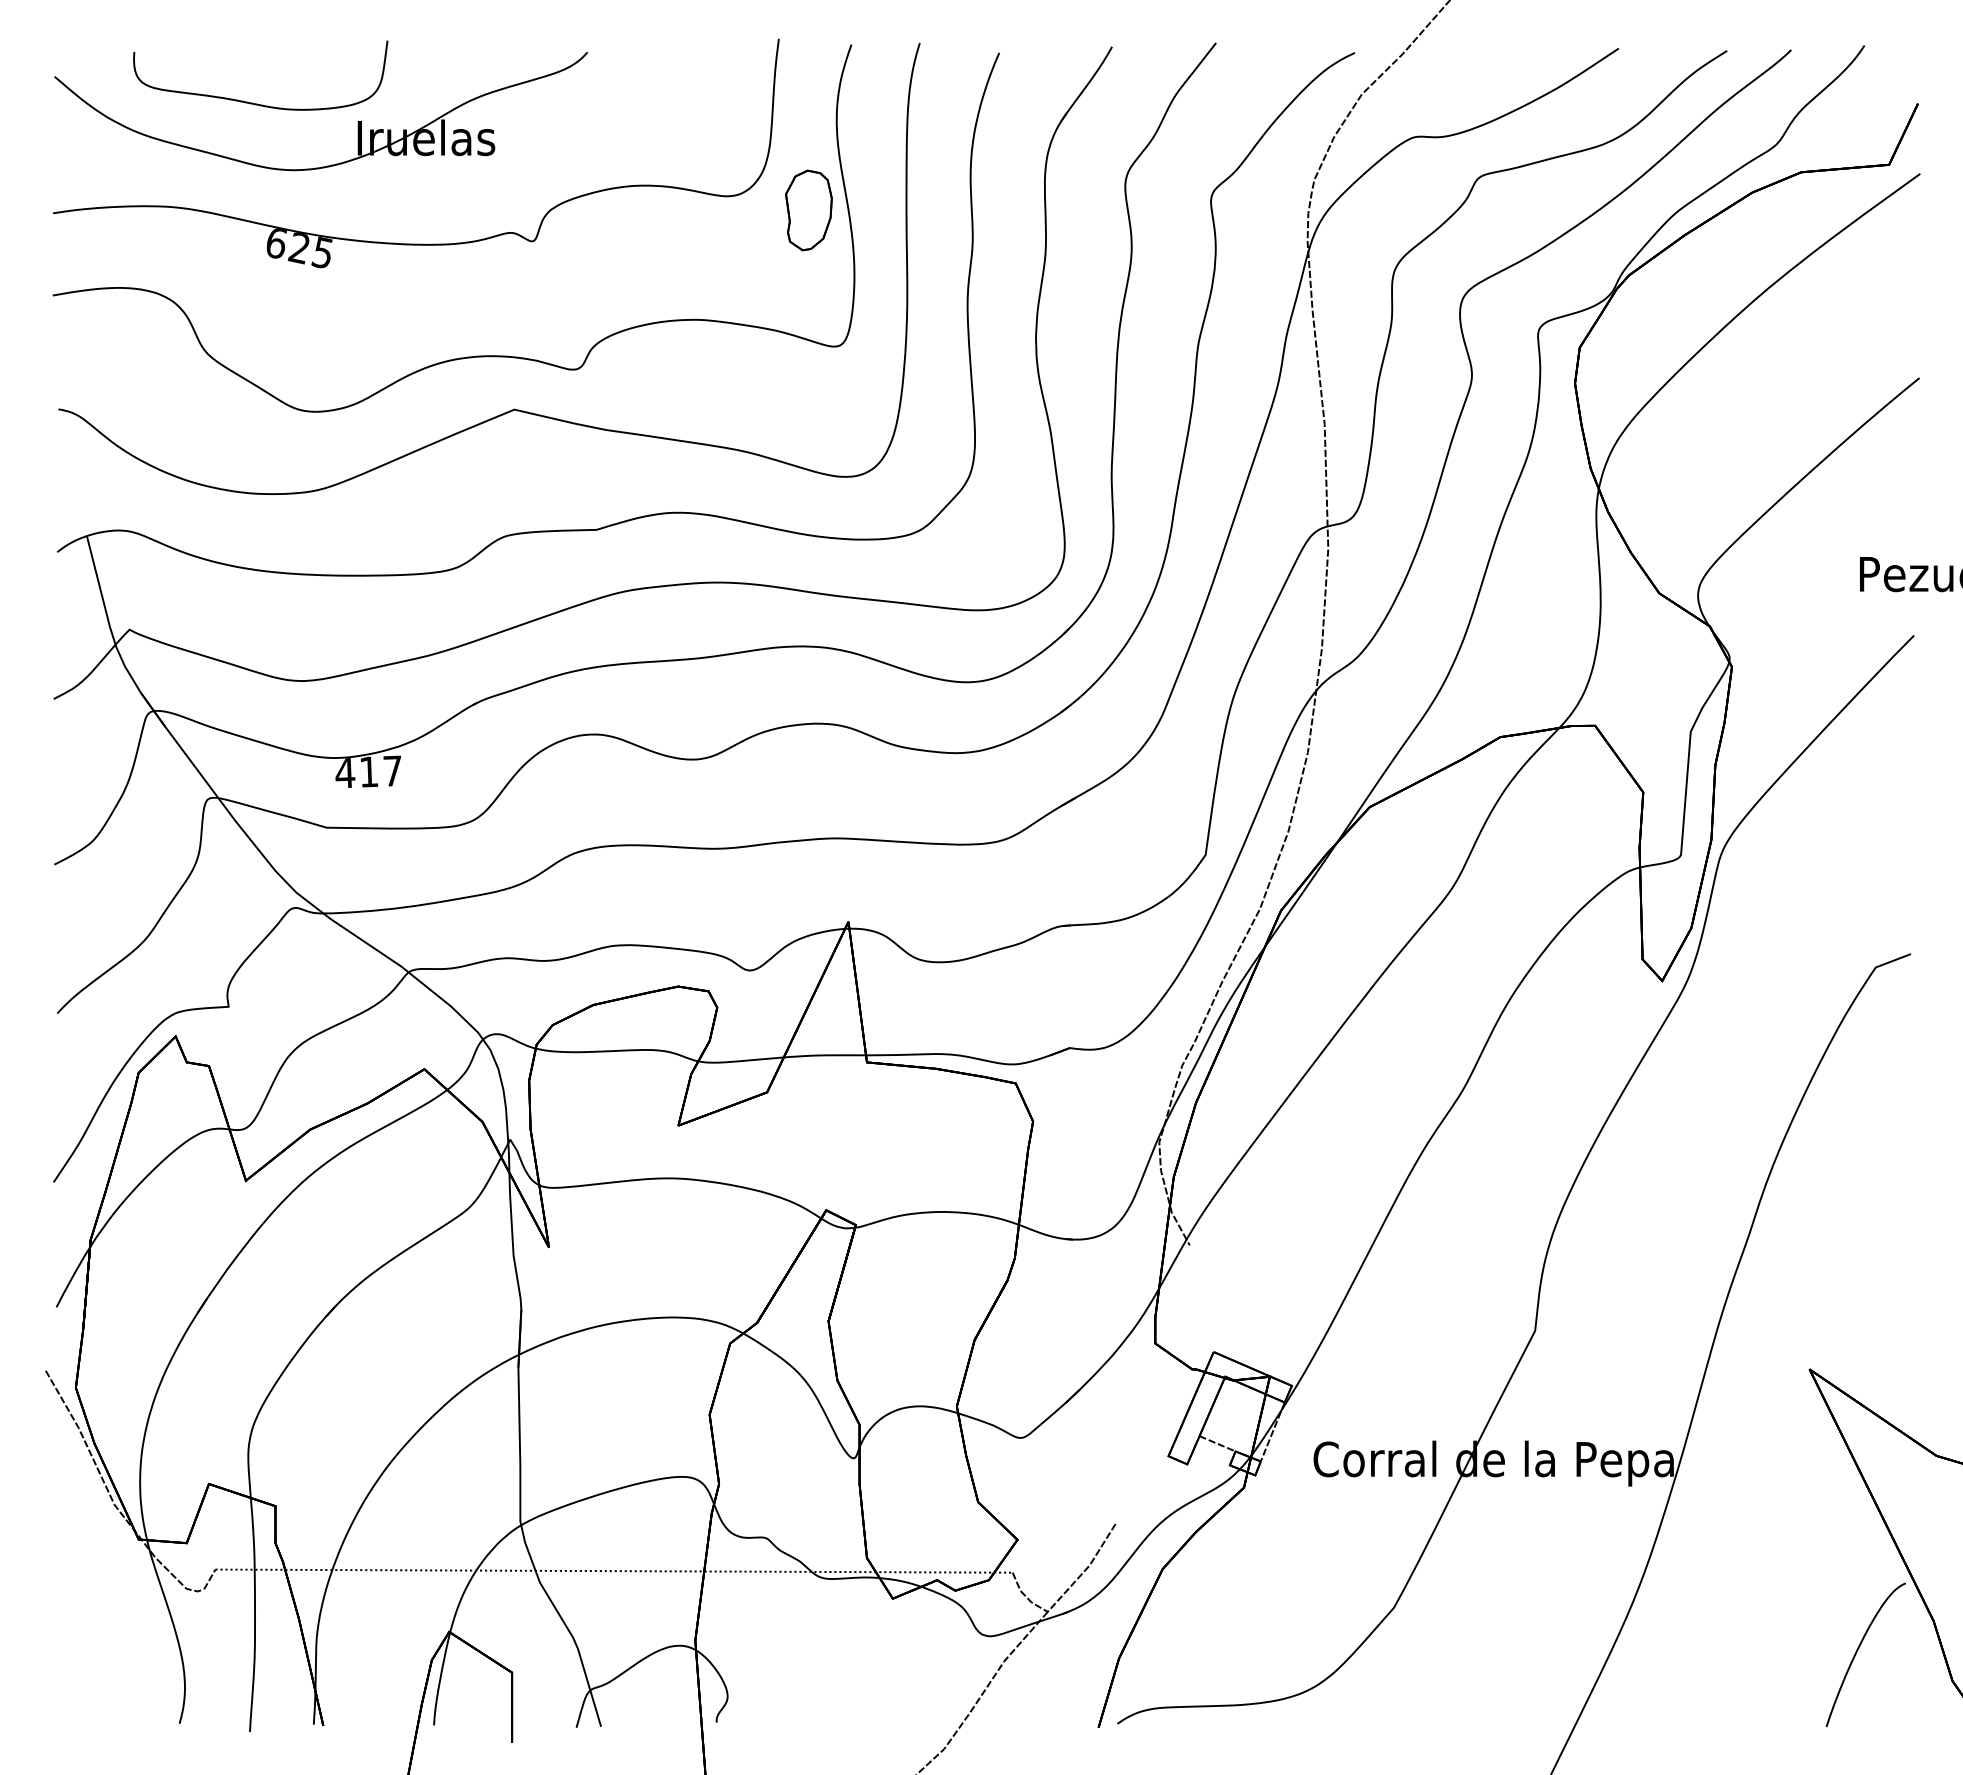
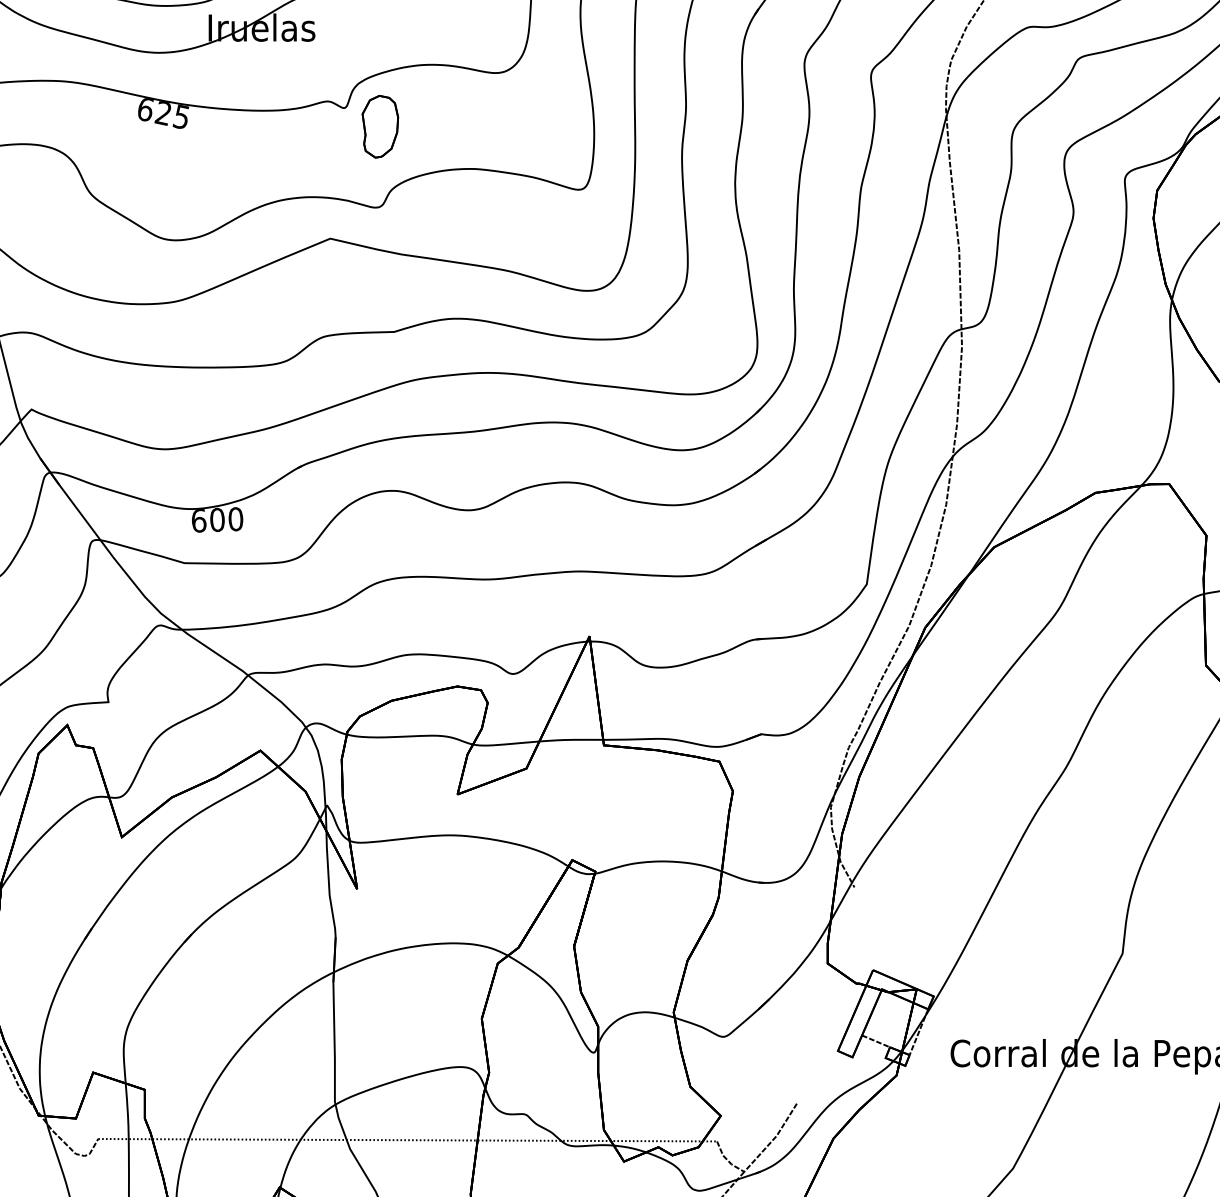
part: (808, 210) -> (380, 126), moved
text: (368, 771) -> (217, 519), 417 -> 600

